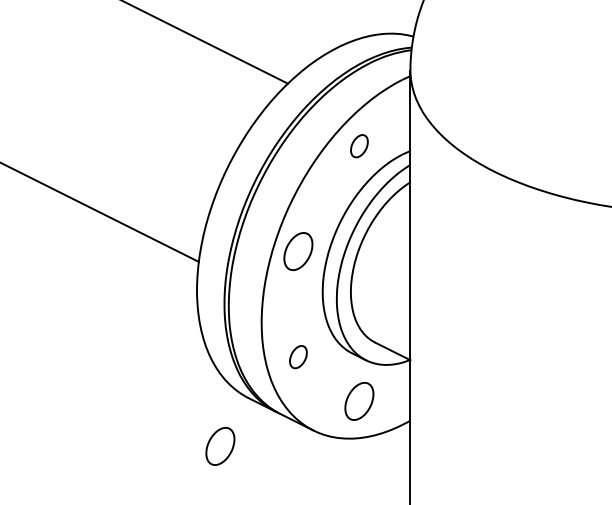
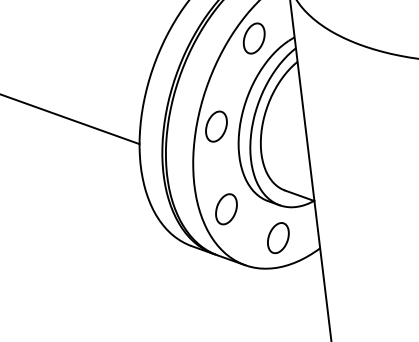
part: (359, 145) -> (254, 37), size x1.67
part: (298, 356) -> (226, 208), size x1.67
part: (220, 446) -> (173, 286), removed

